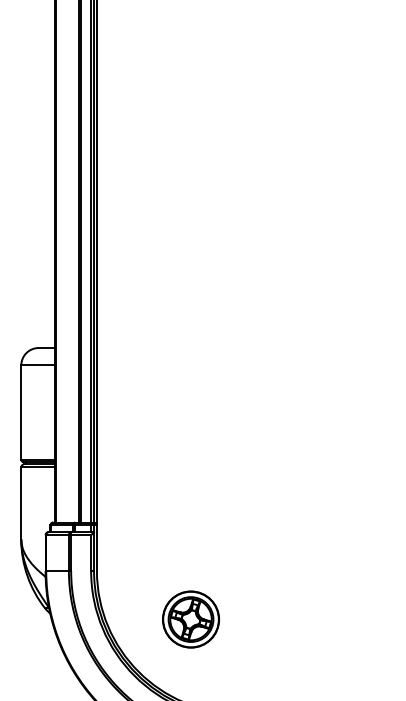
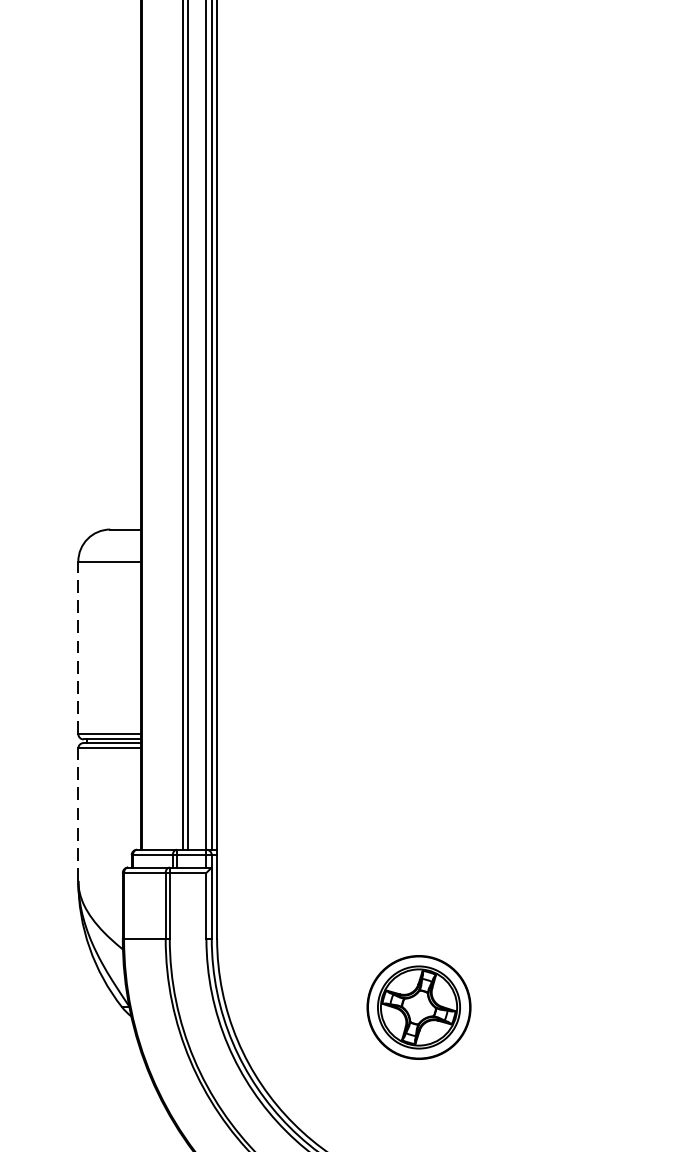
line: (21, 412) -> (78, 647), solid -> dashed
line: (21, 502) -> (78, 812), solid -> dashed
part: (190, 619) -> (418, 1007), moved

